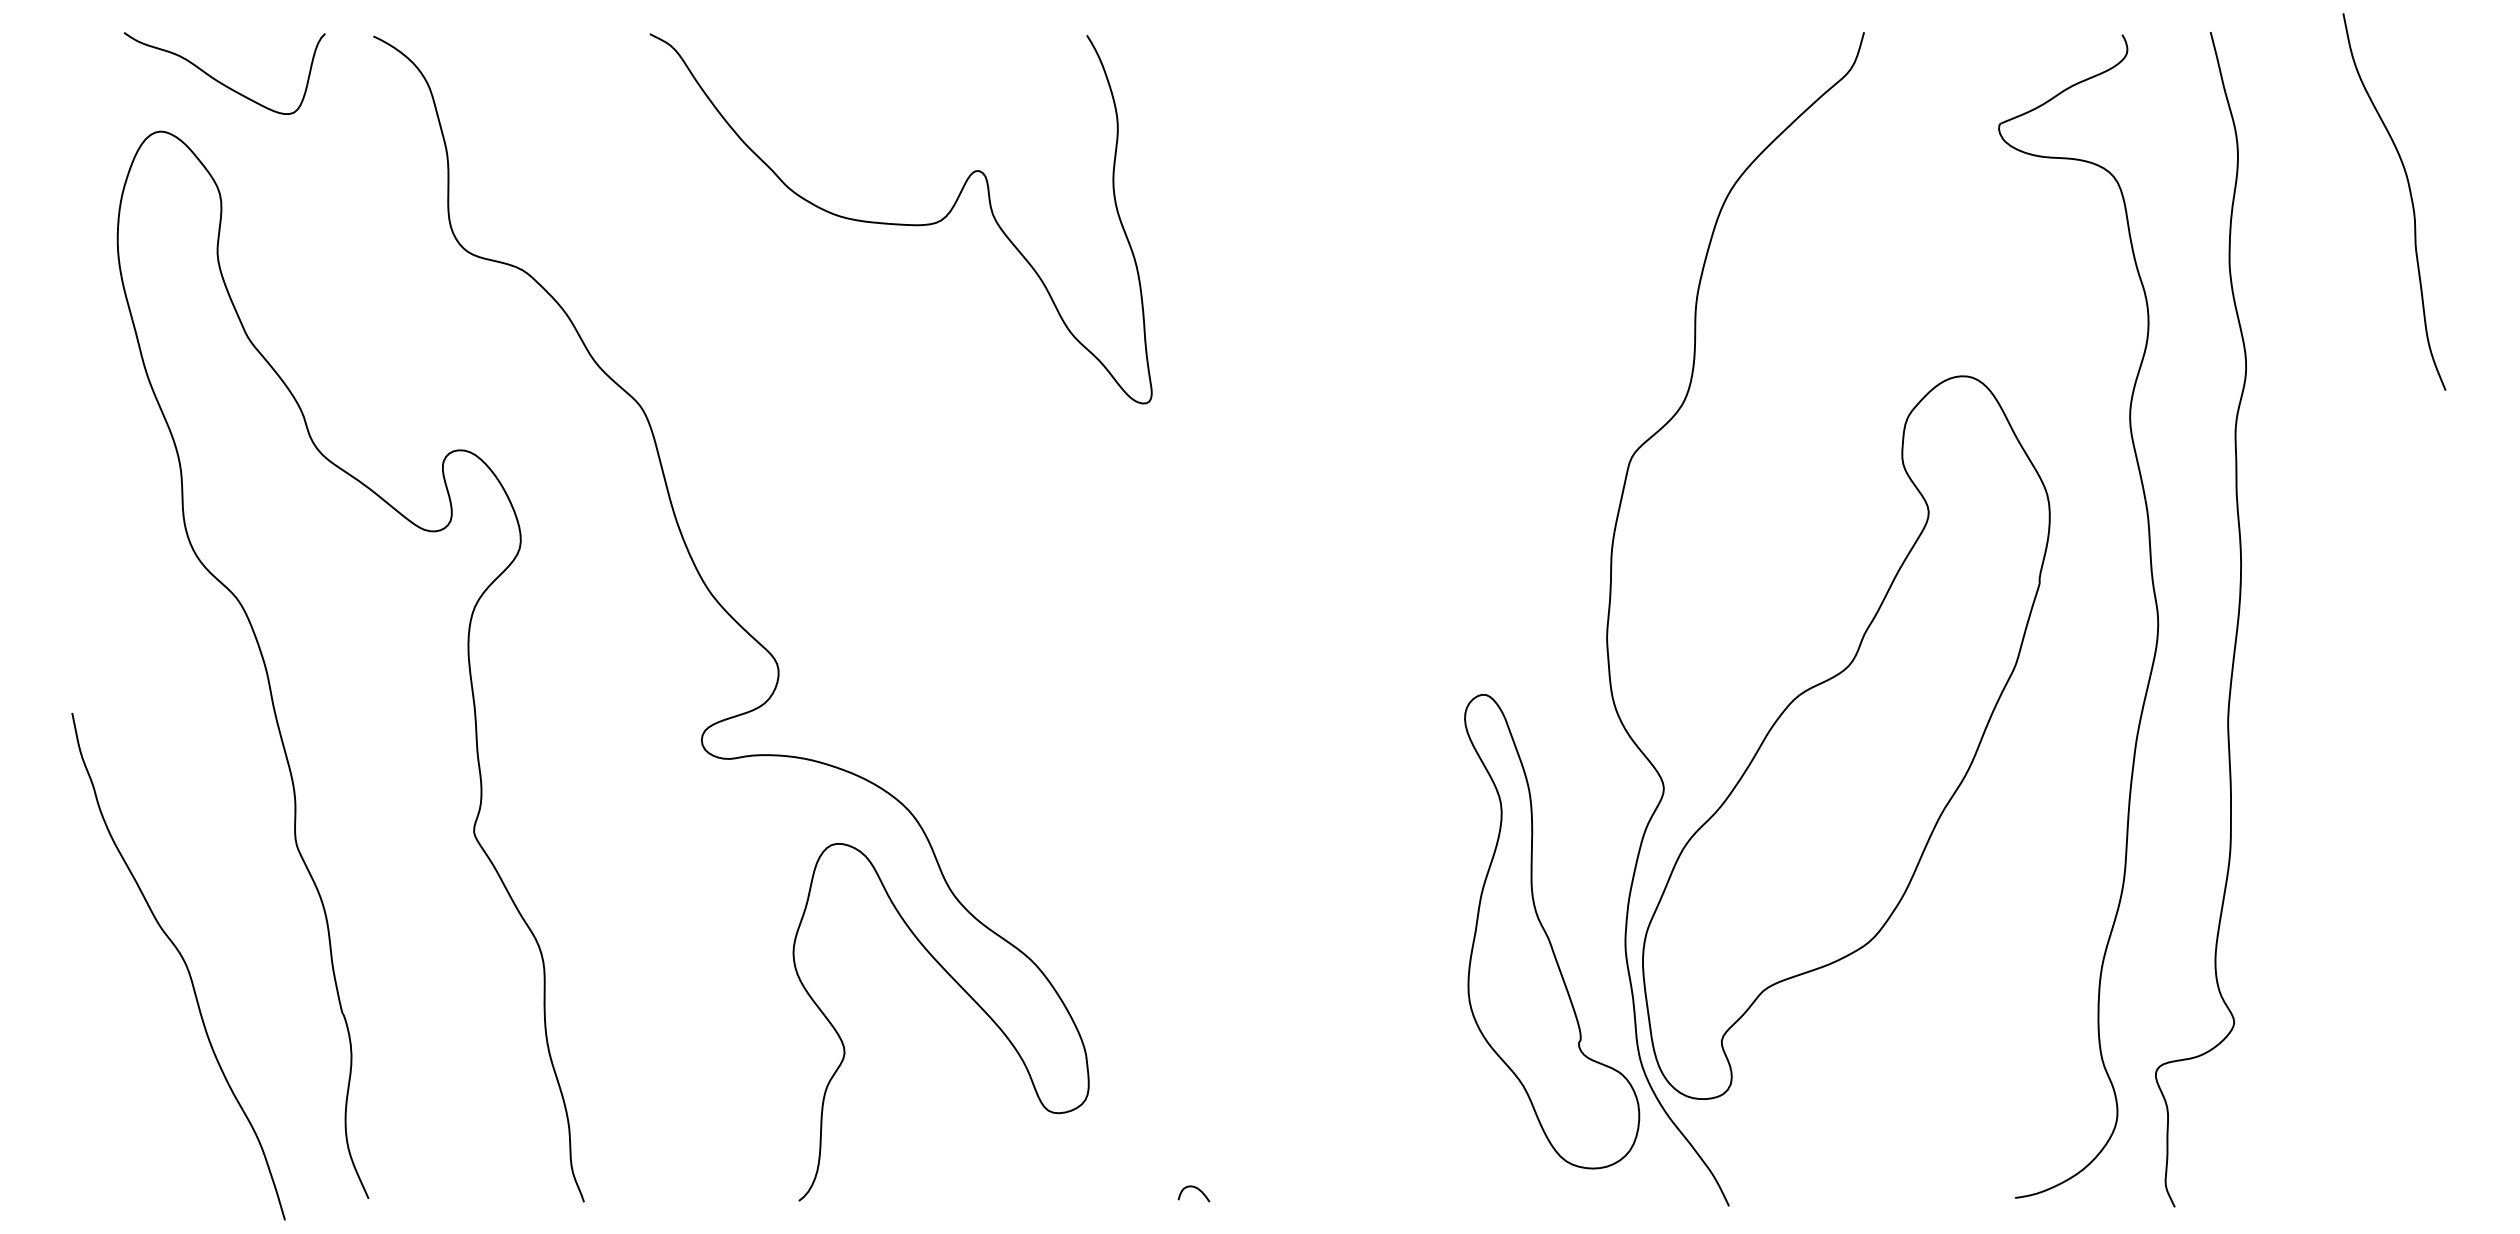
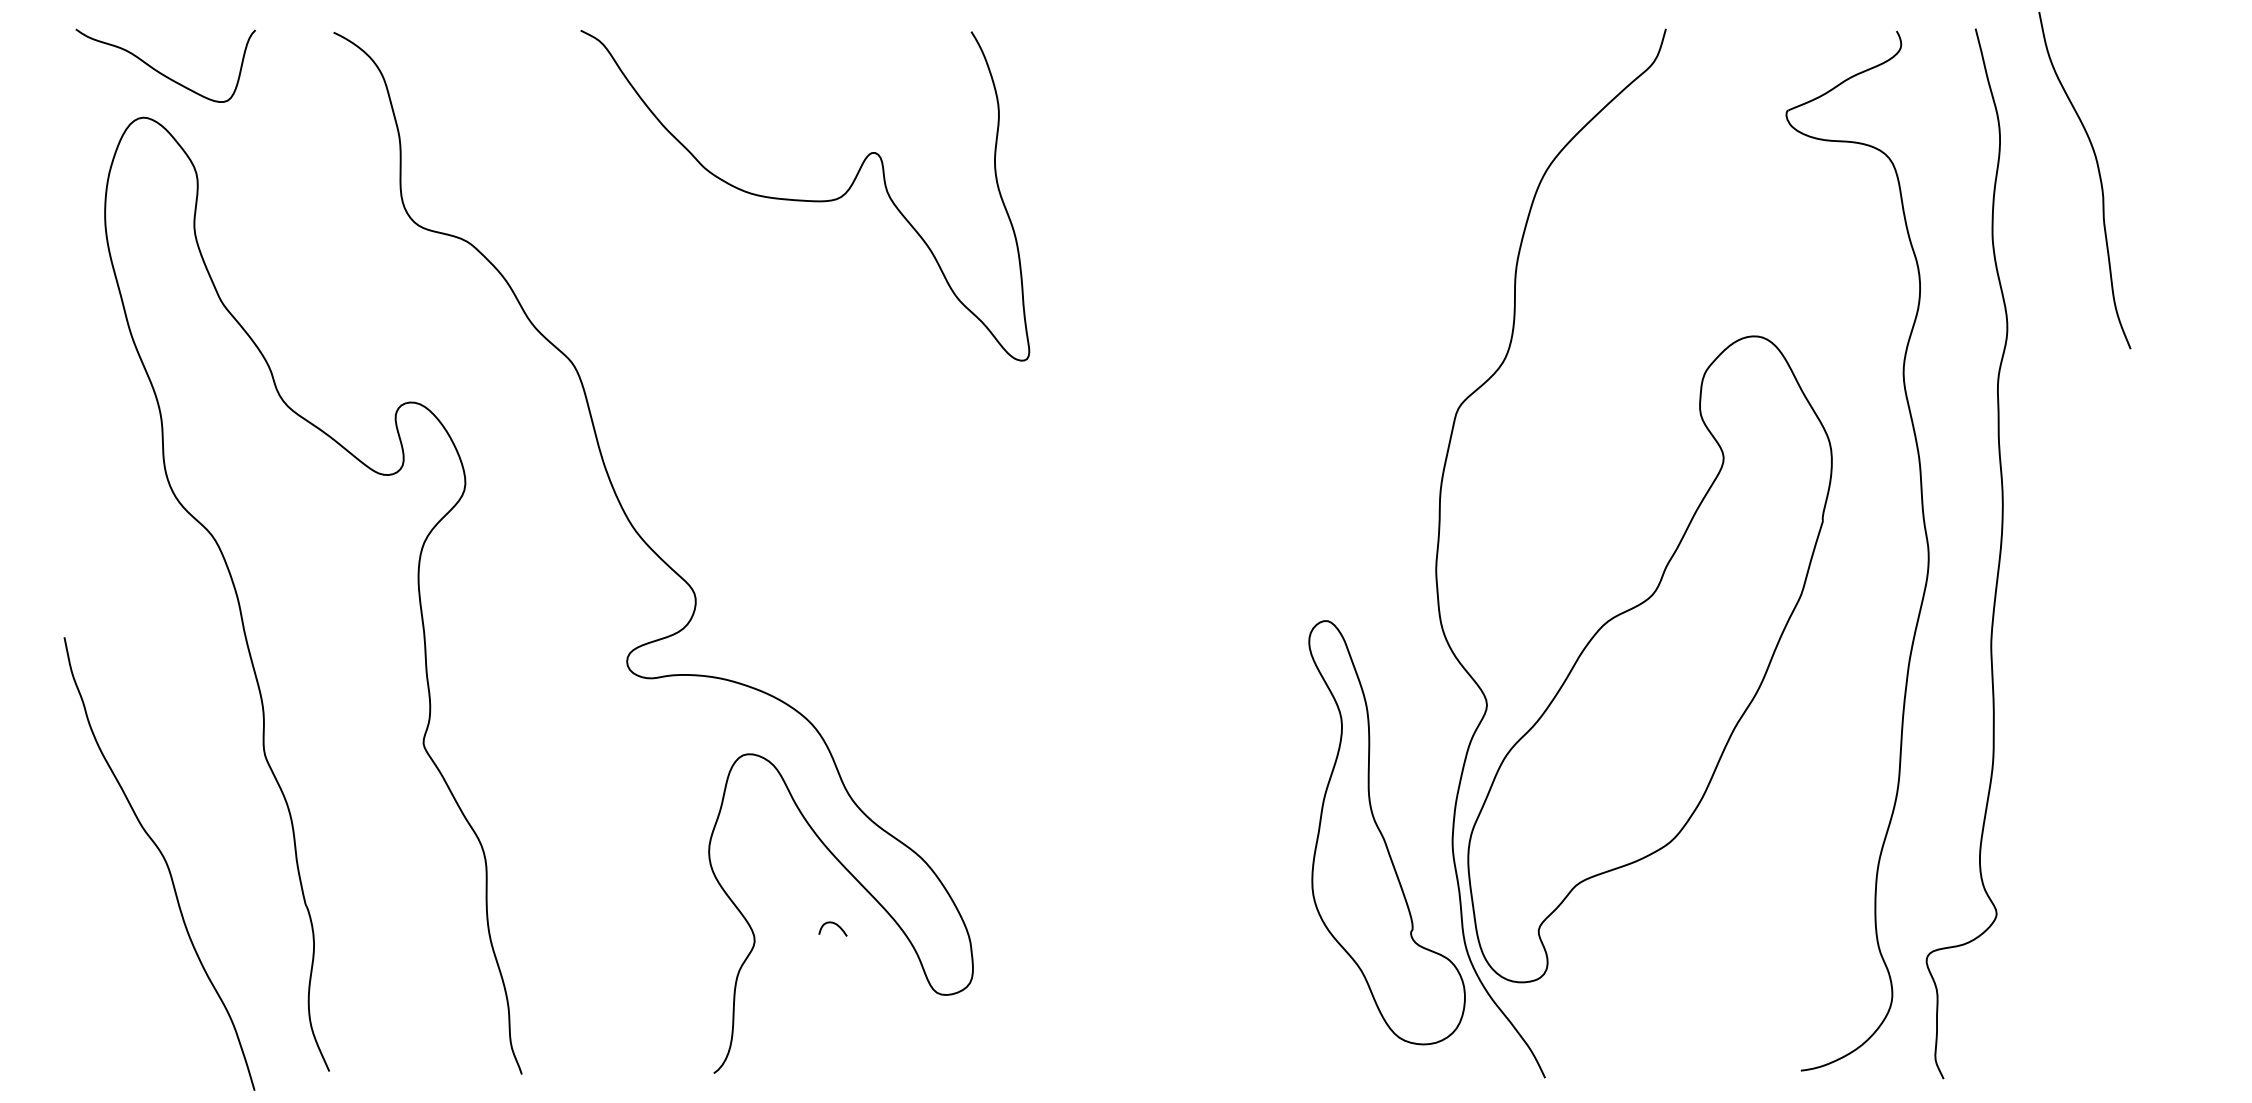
curve: (219, 81) -> (161, 72), moved
curve: (2410, 200) -> (2099, 179), moved
curve: (1195, 1188) -> (834, 924), moved

